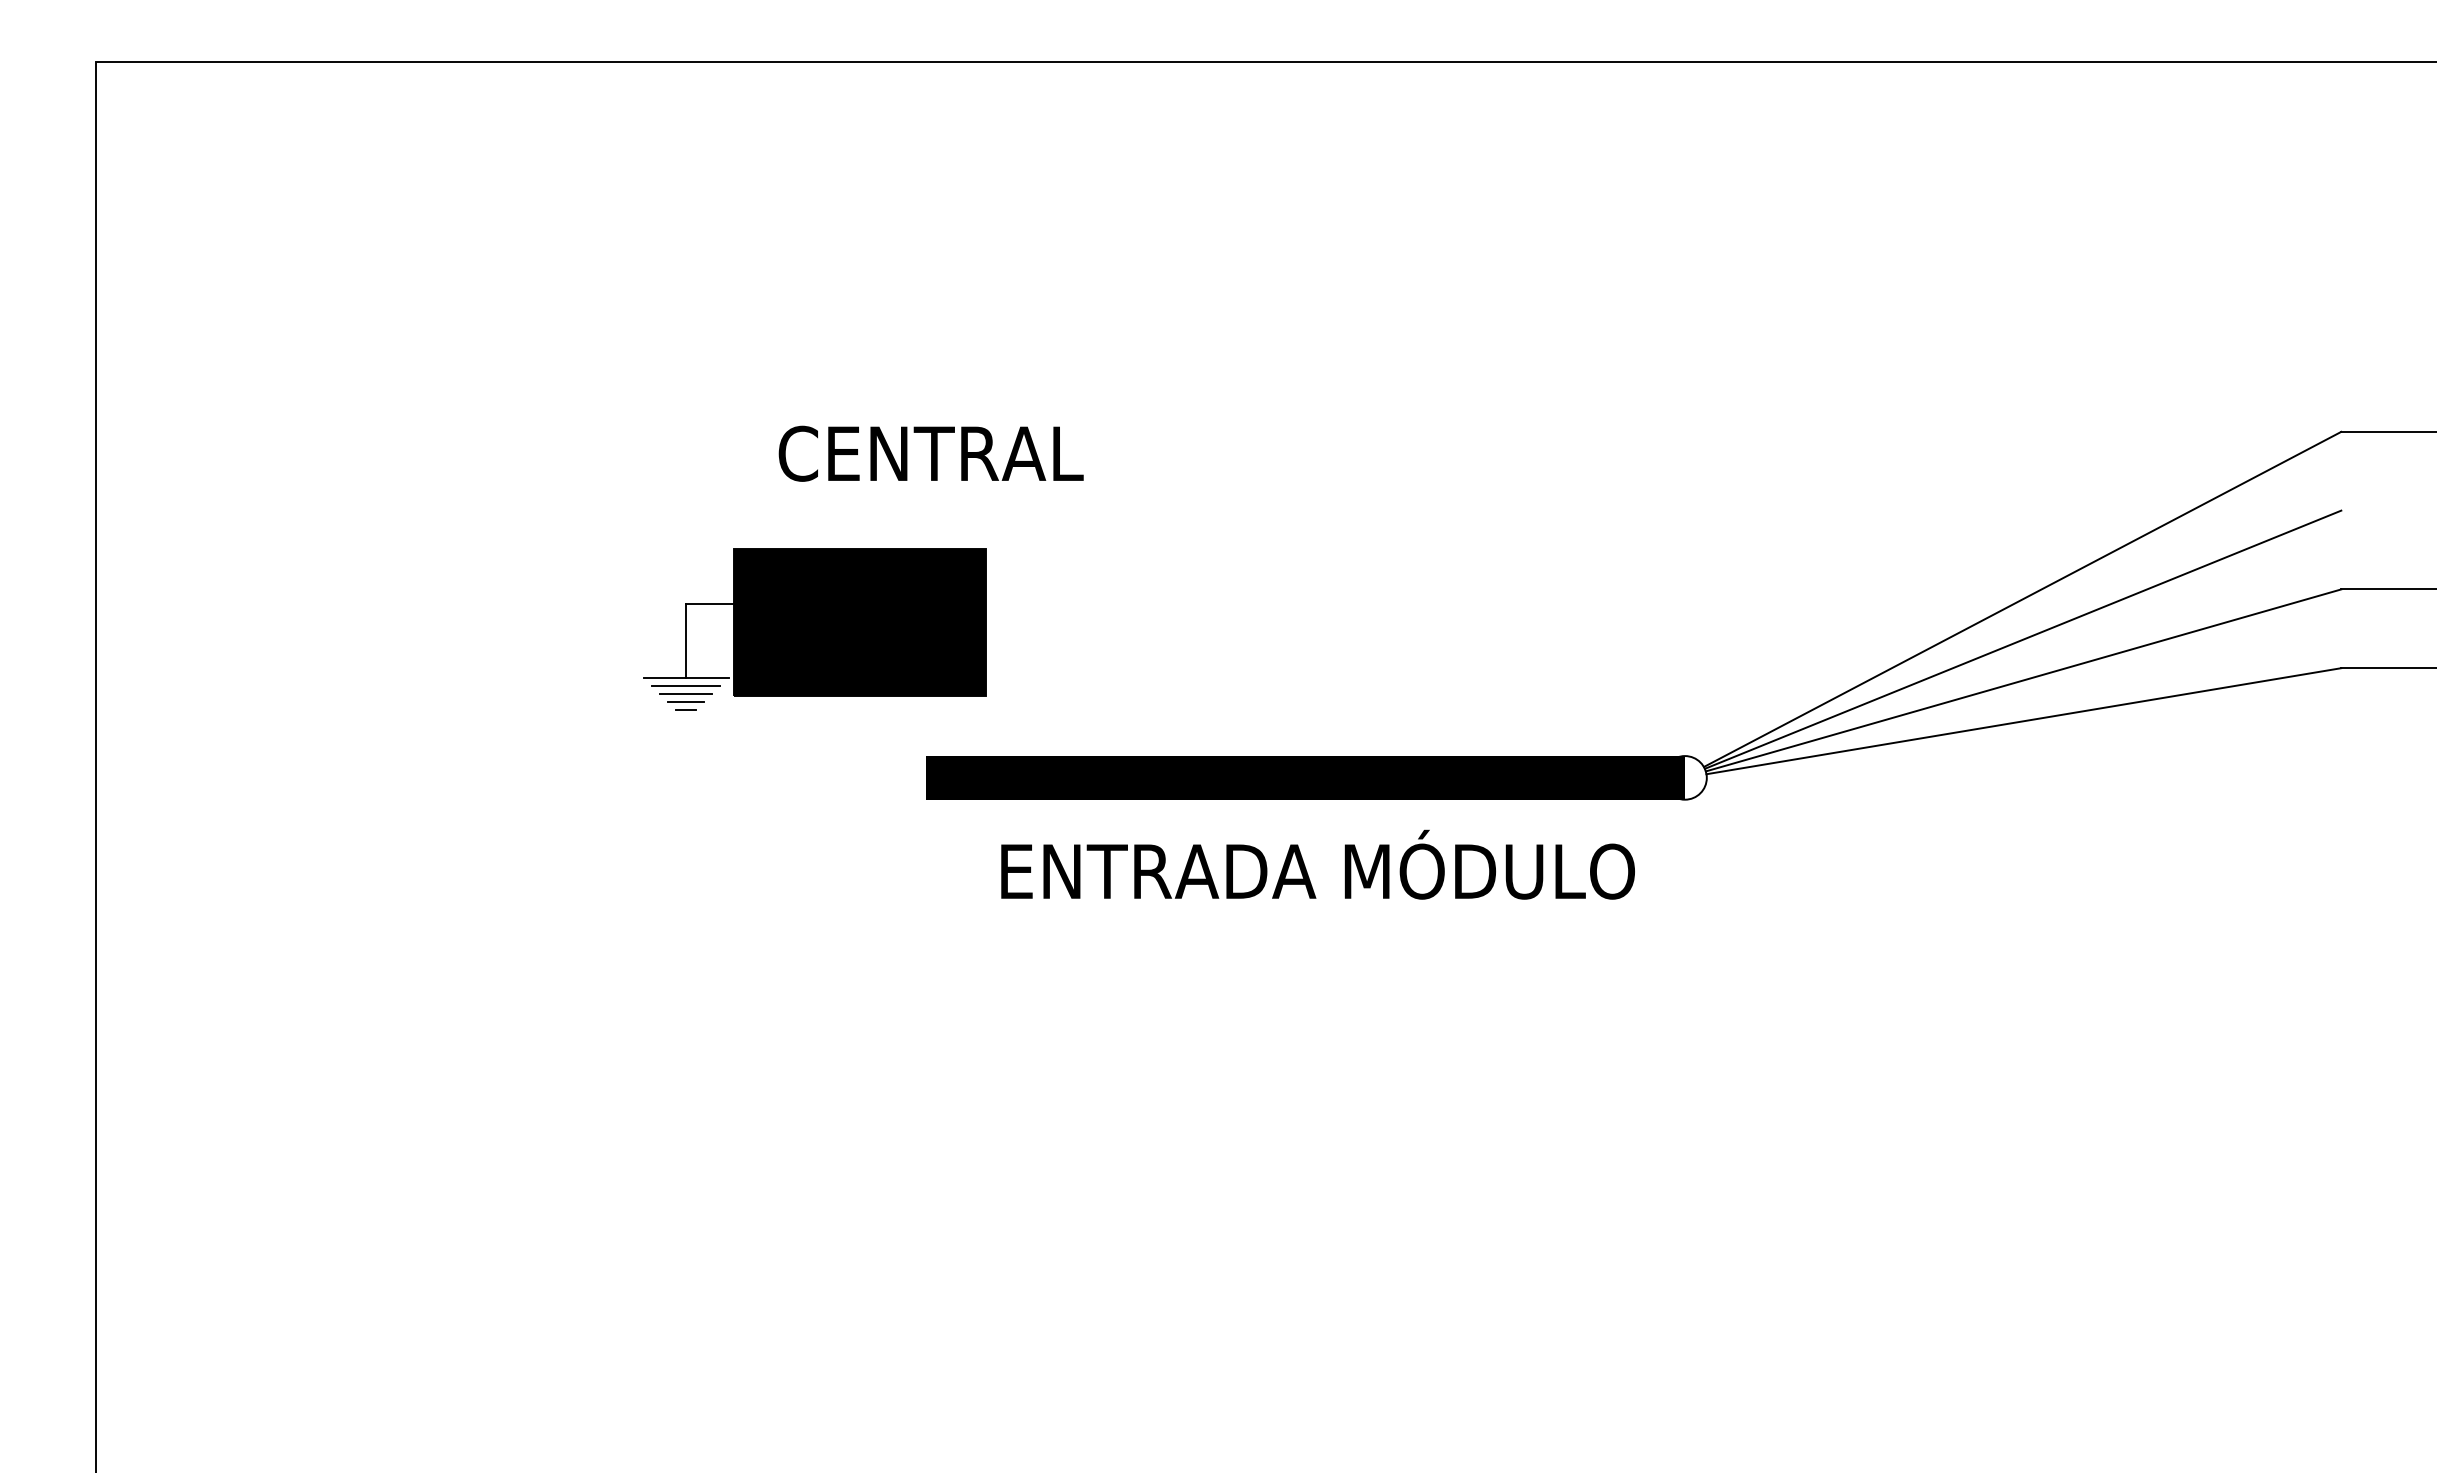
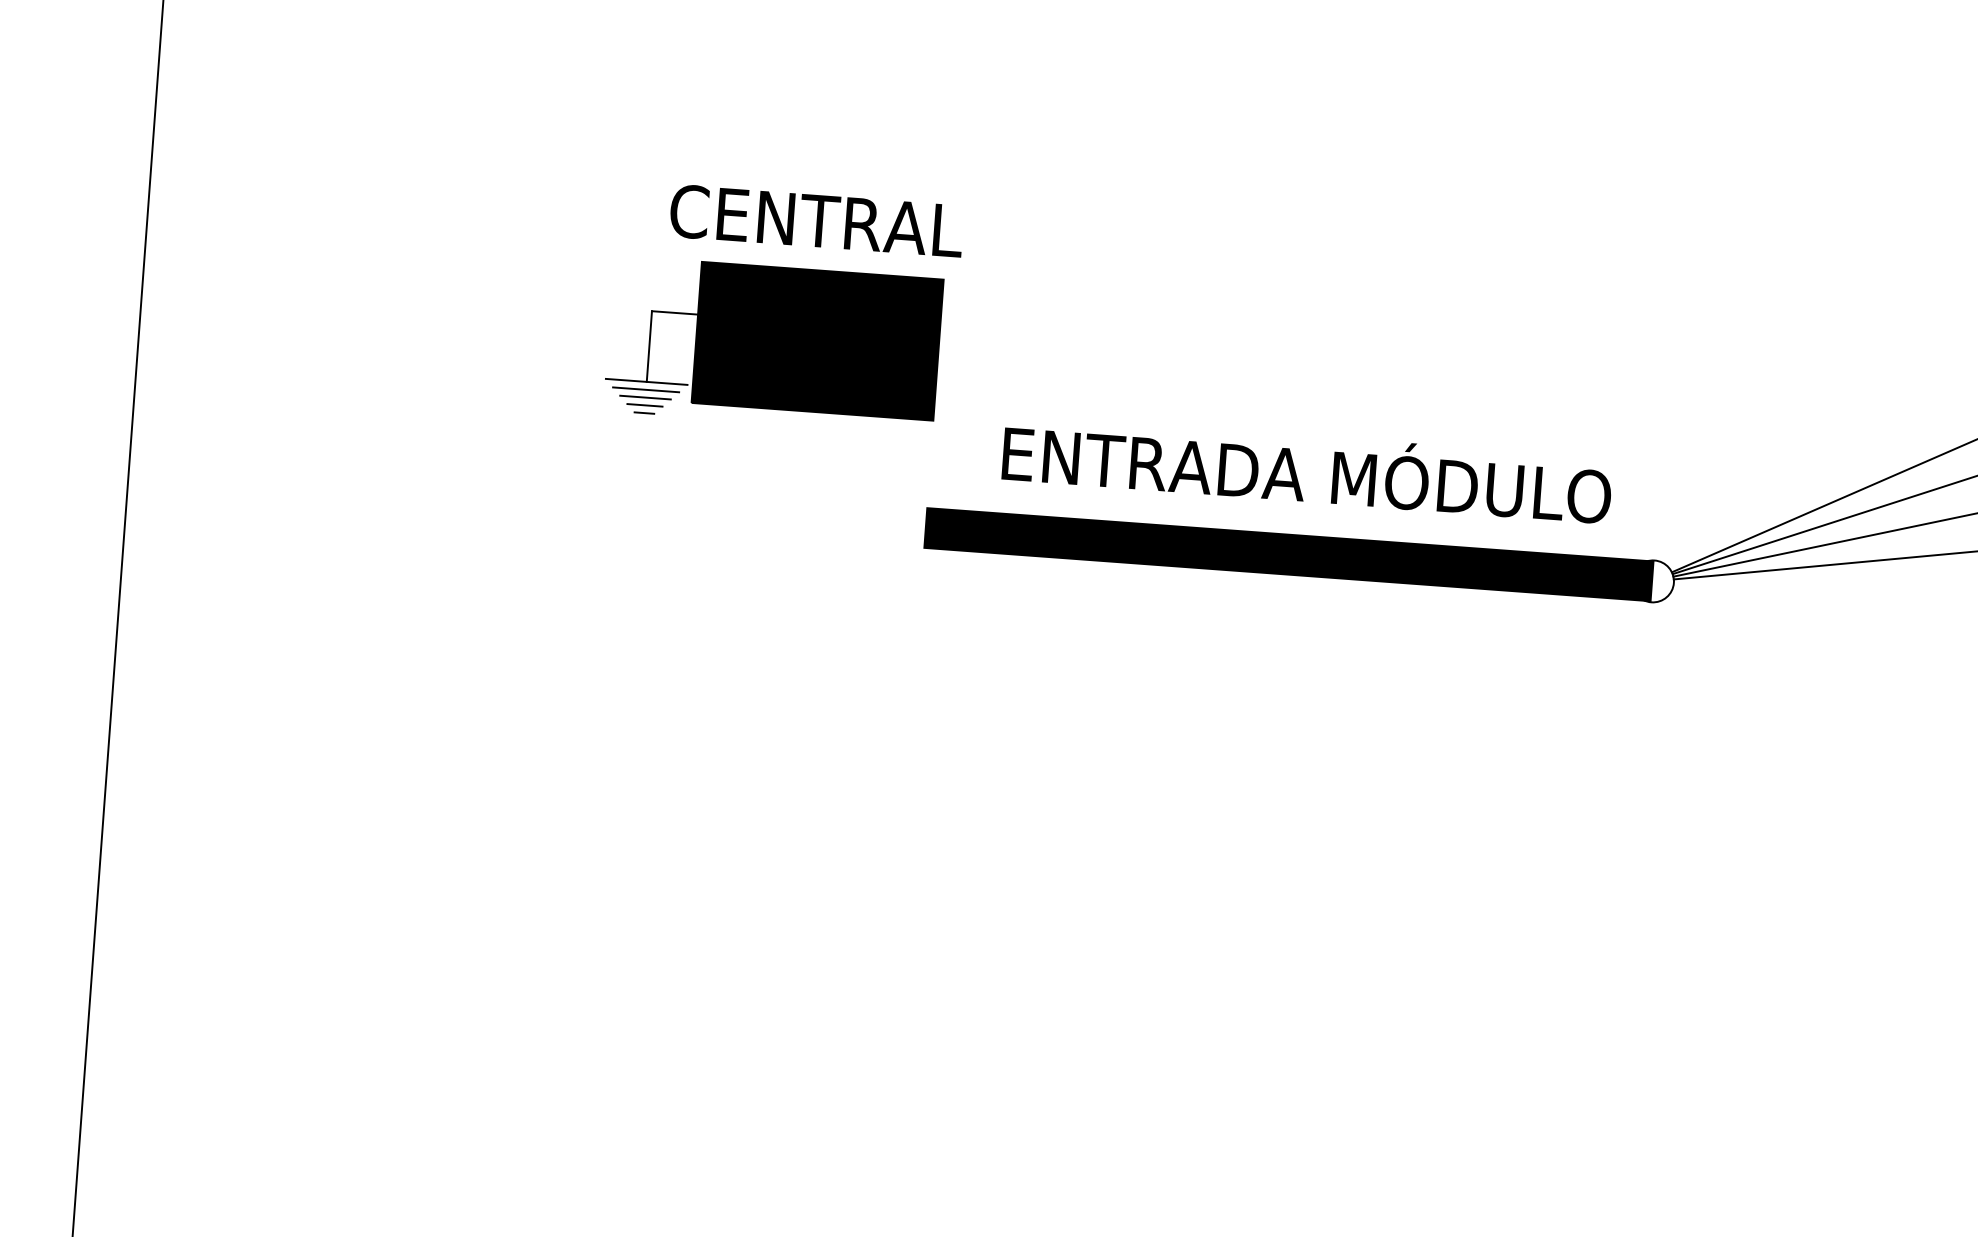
text: (930, 453) -> (816, 220), moved
part: (814, 629) -> (773, 344), moved
text: (1317, 864) -> (1306, 468), moved

